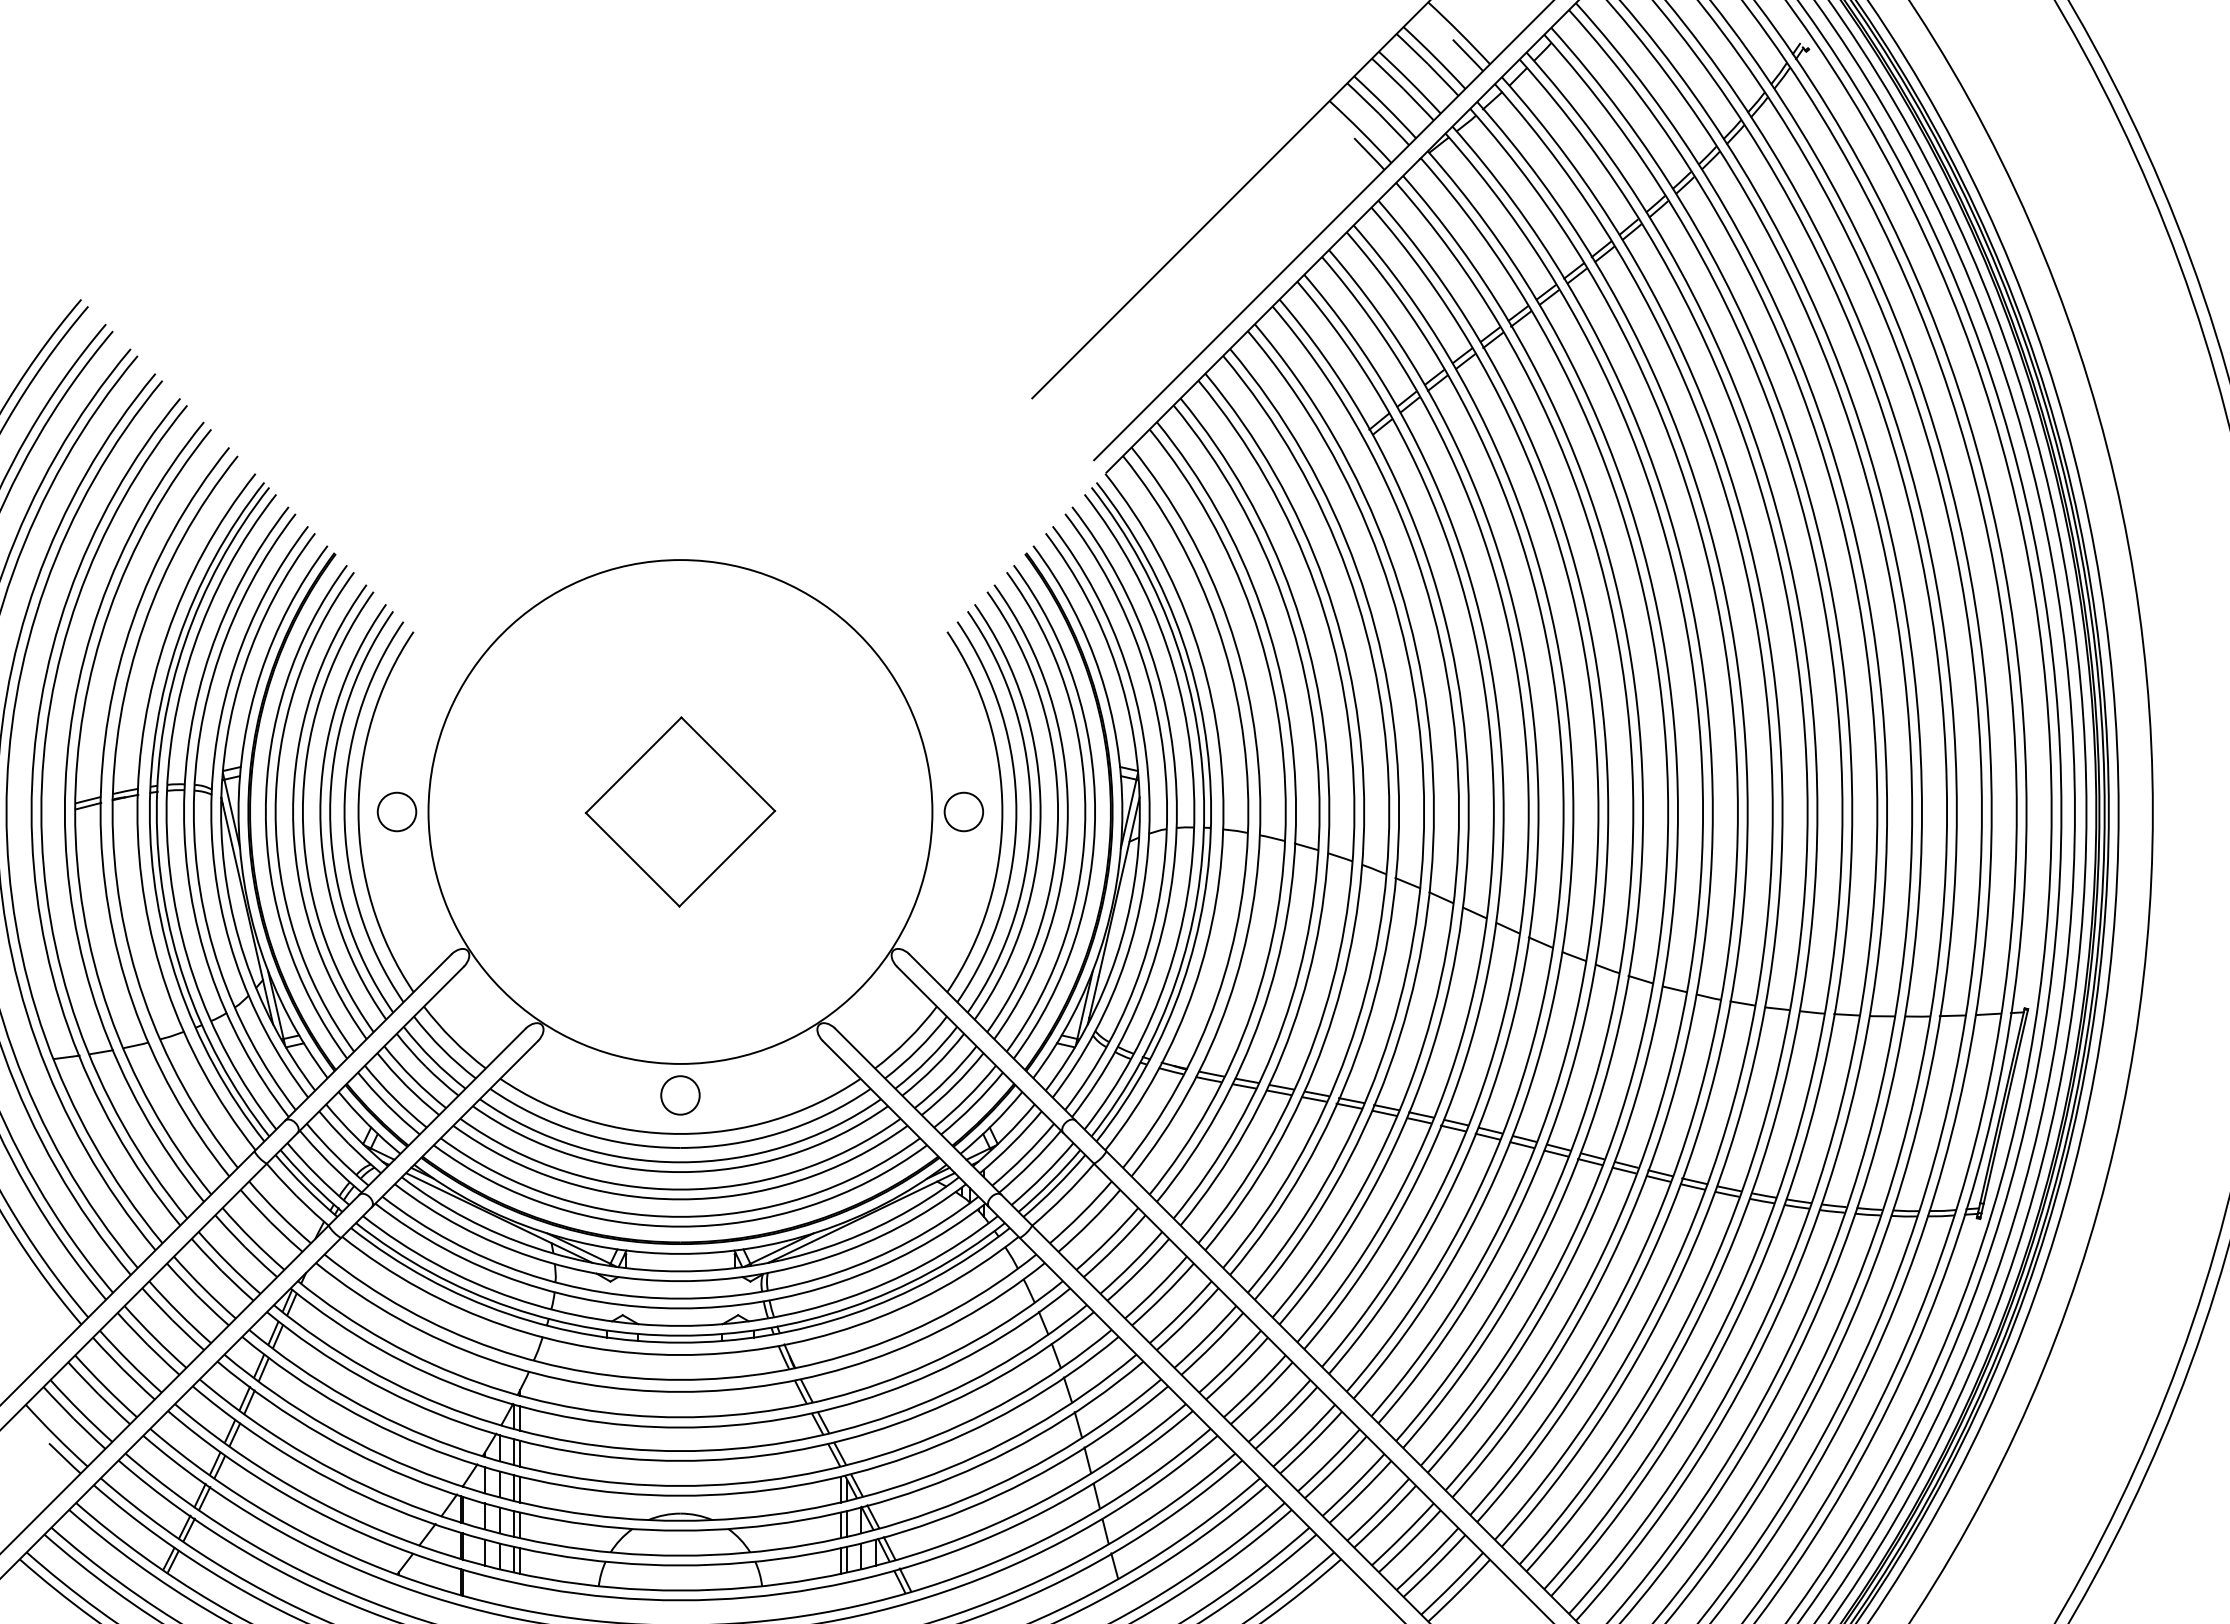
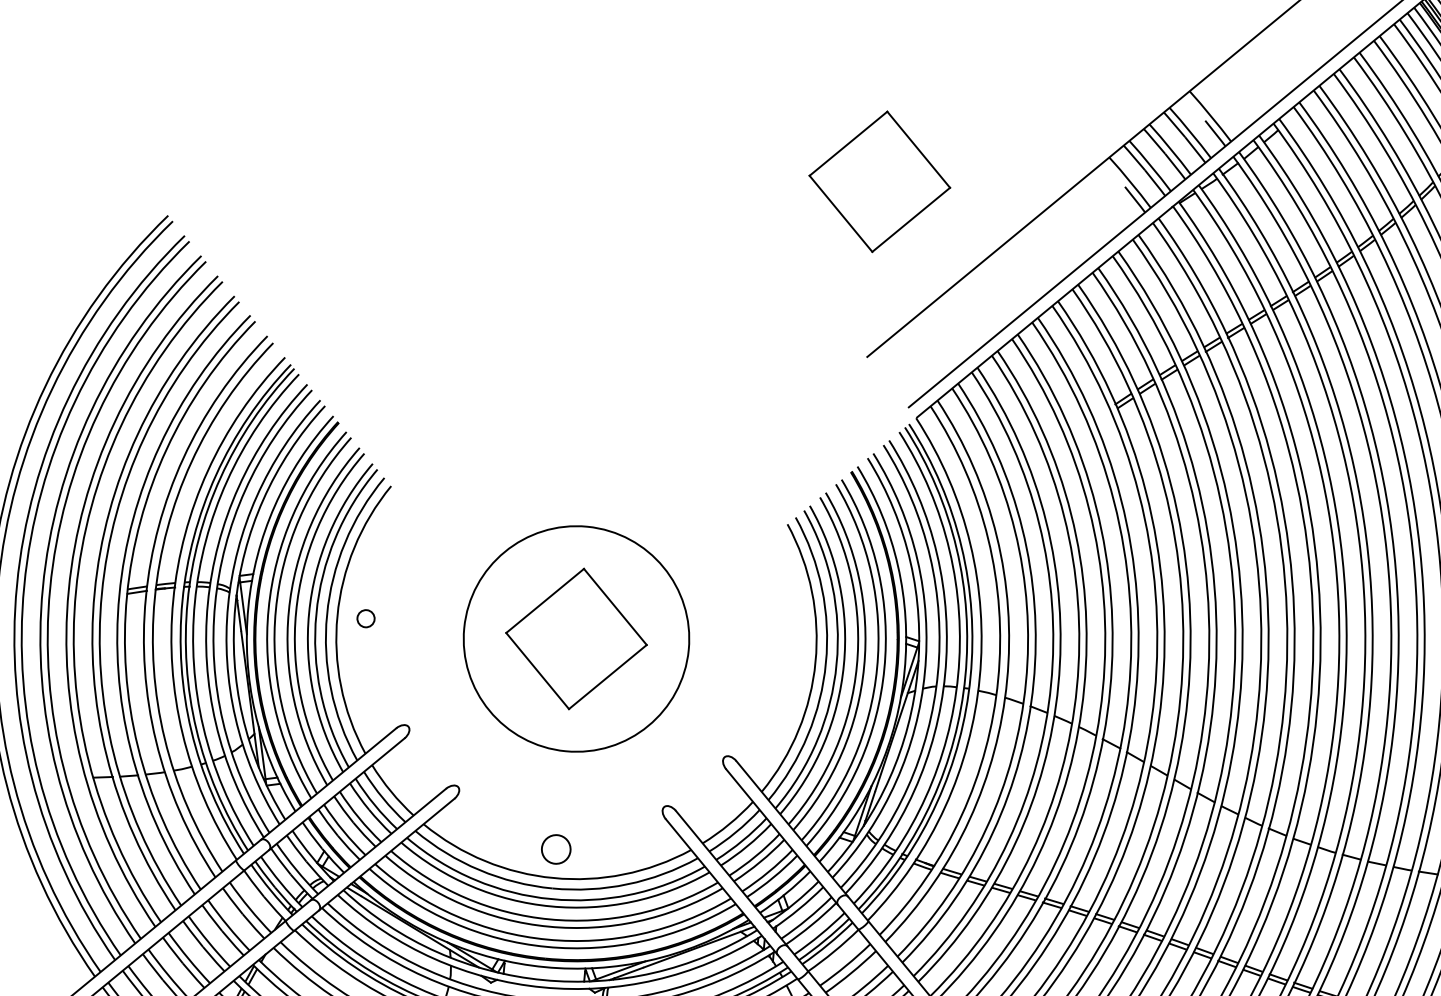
part: (1025, 162) -> (879, 181), added
circle: (396, 811) -> (365, 618), size x0.6
circle: (680, 811) -> (576, 638), size x0.6
circle: (963, 811) -> (786, 658), removed

